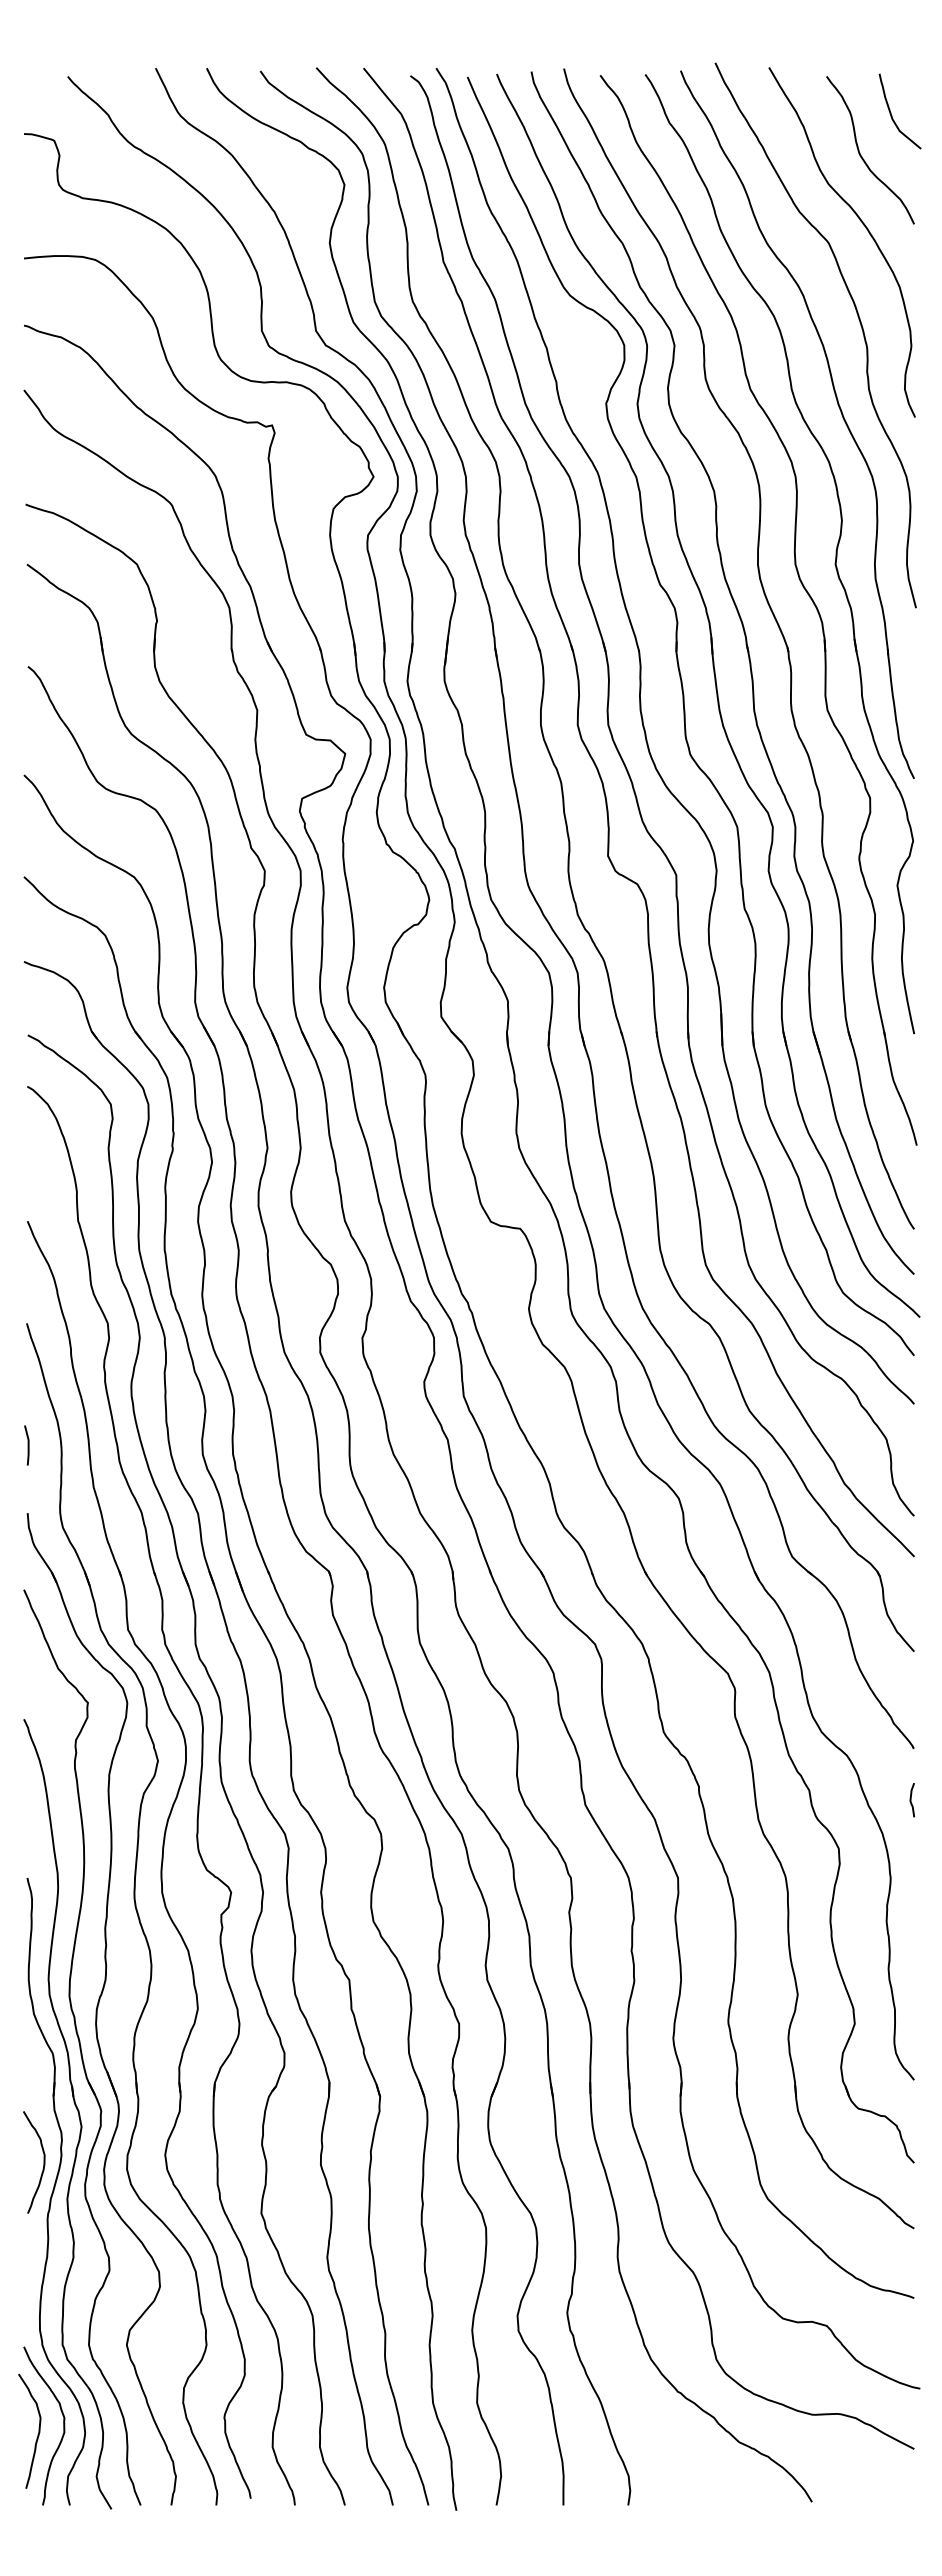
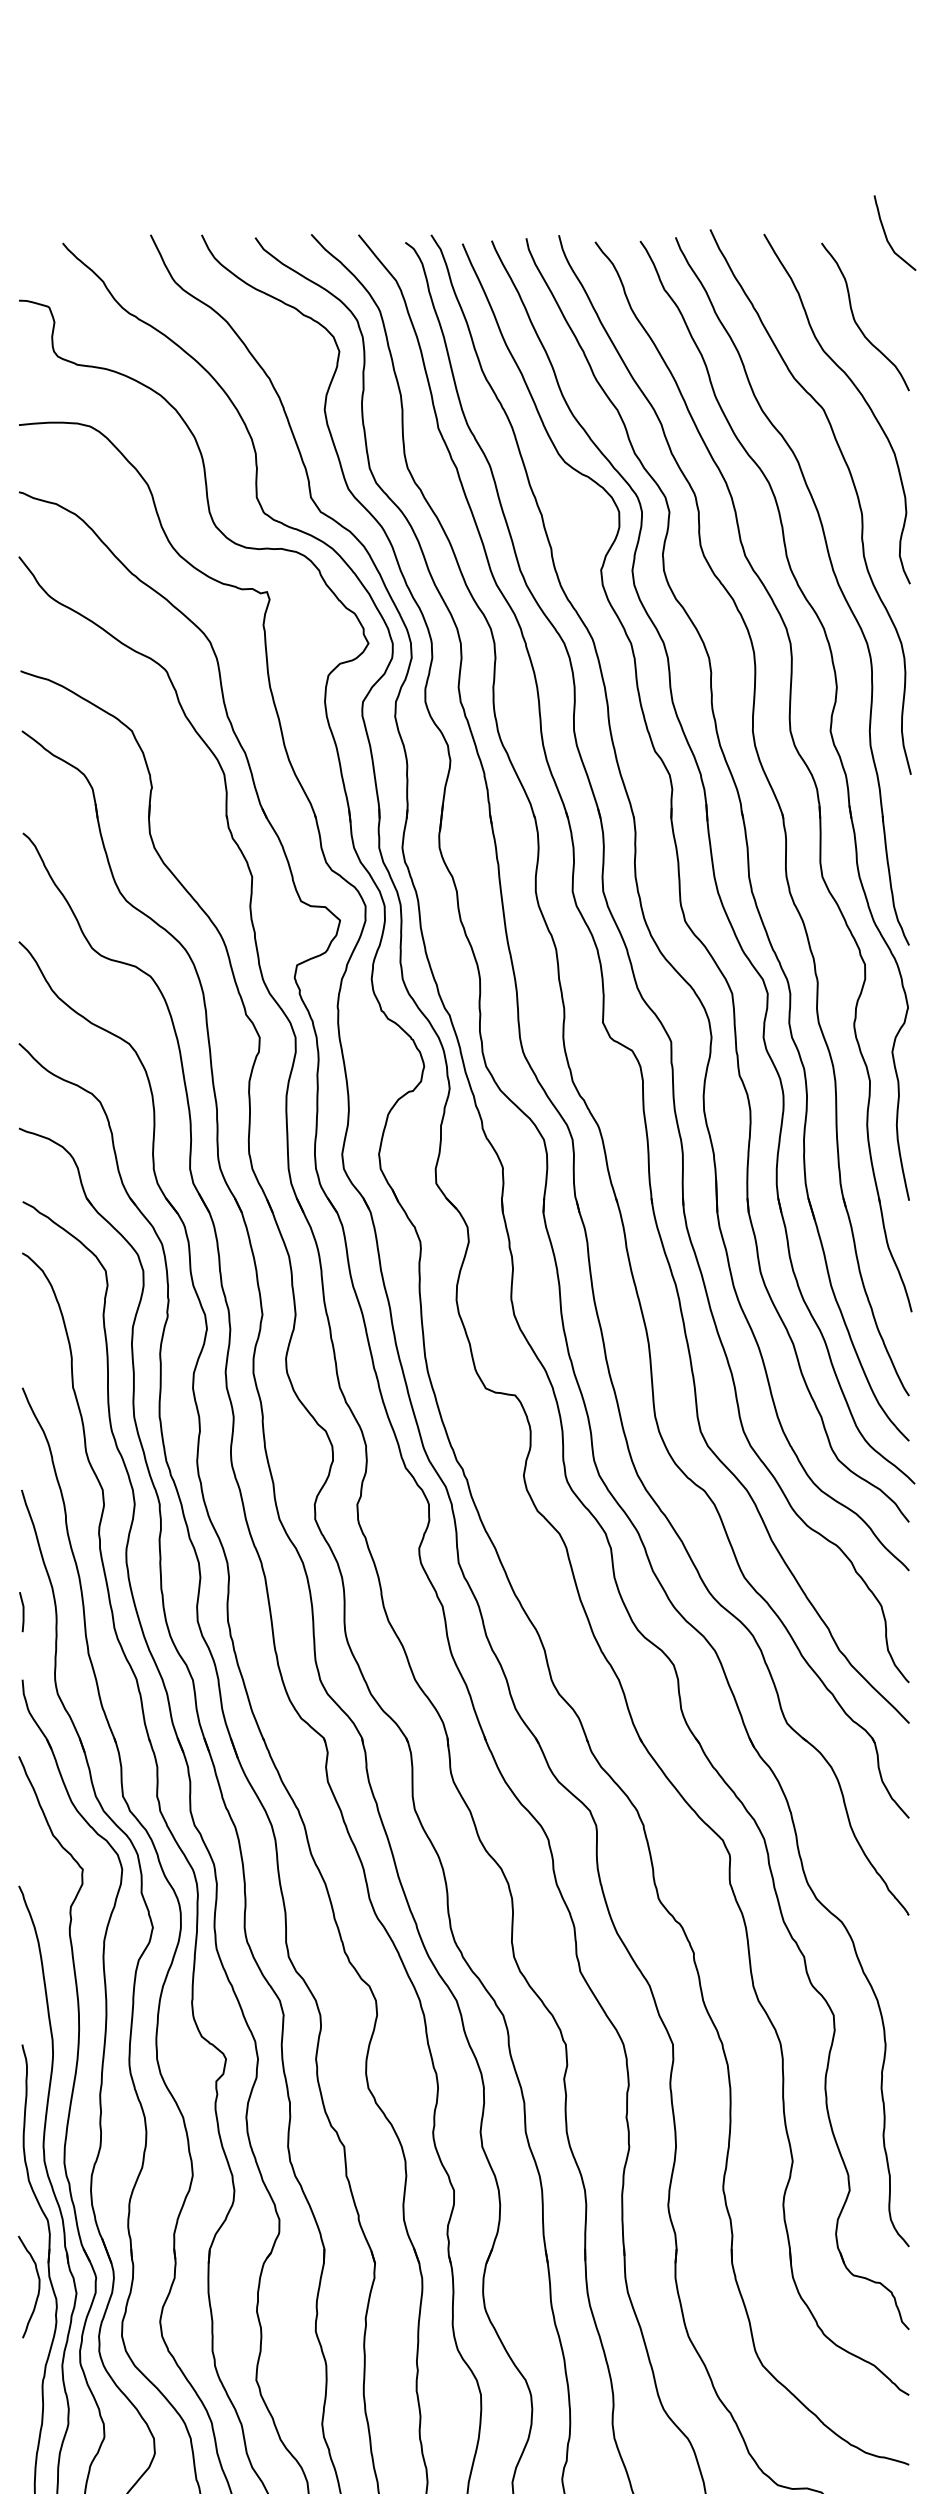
curve: (891, 112) -> (886, 234), moved
curve: (911, 1800) -> (906, 1967), removed
curve: (43, 2162) -> (38, 2287), moved

